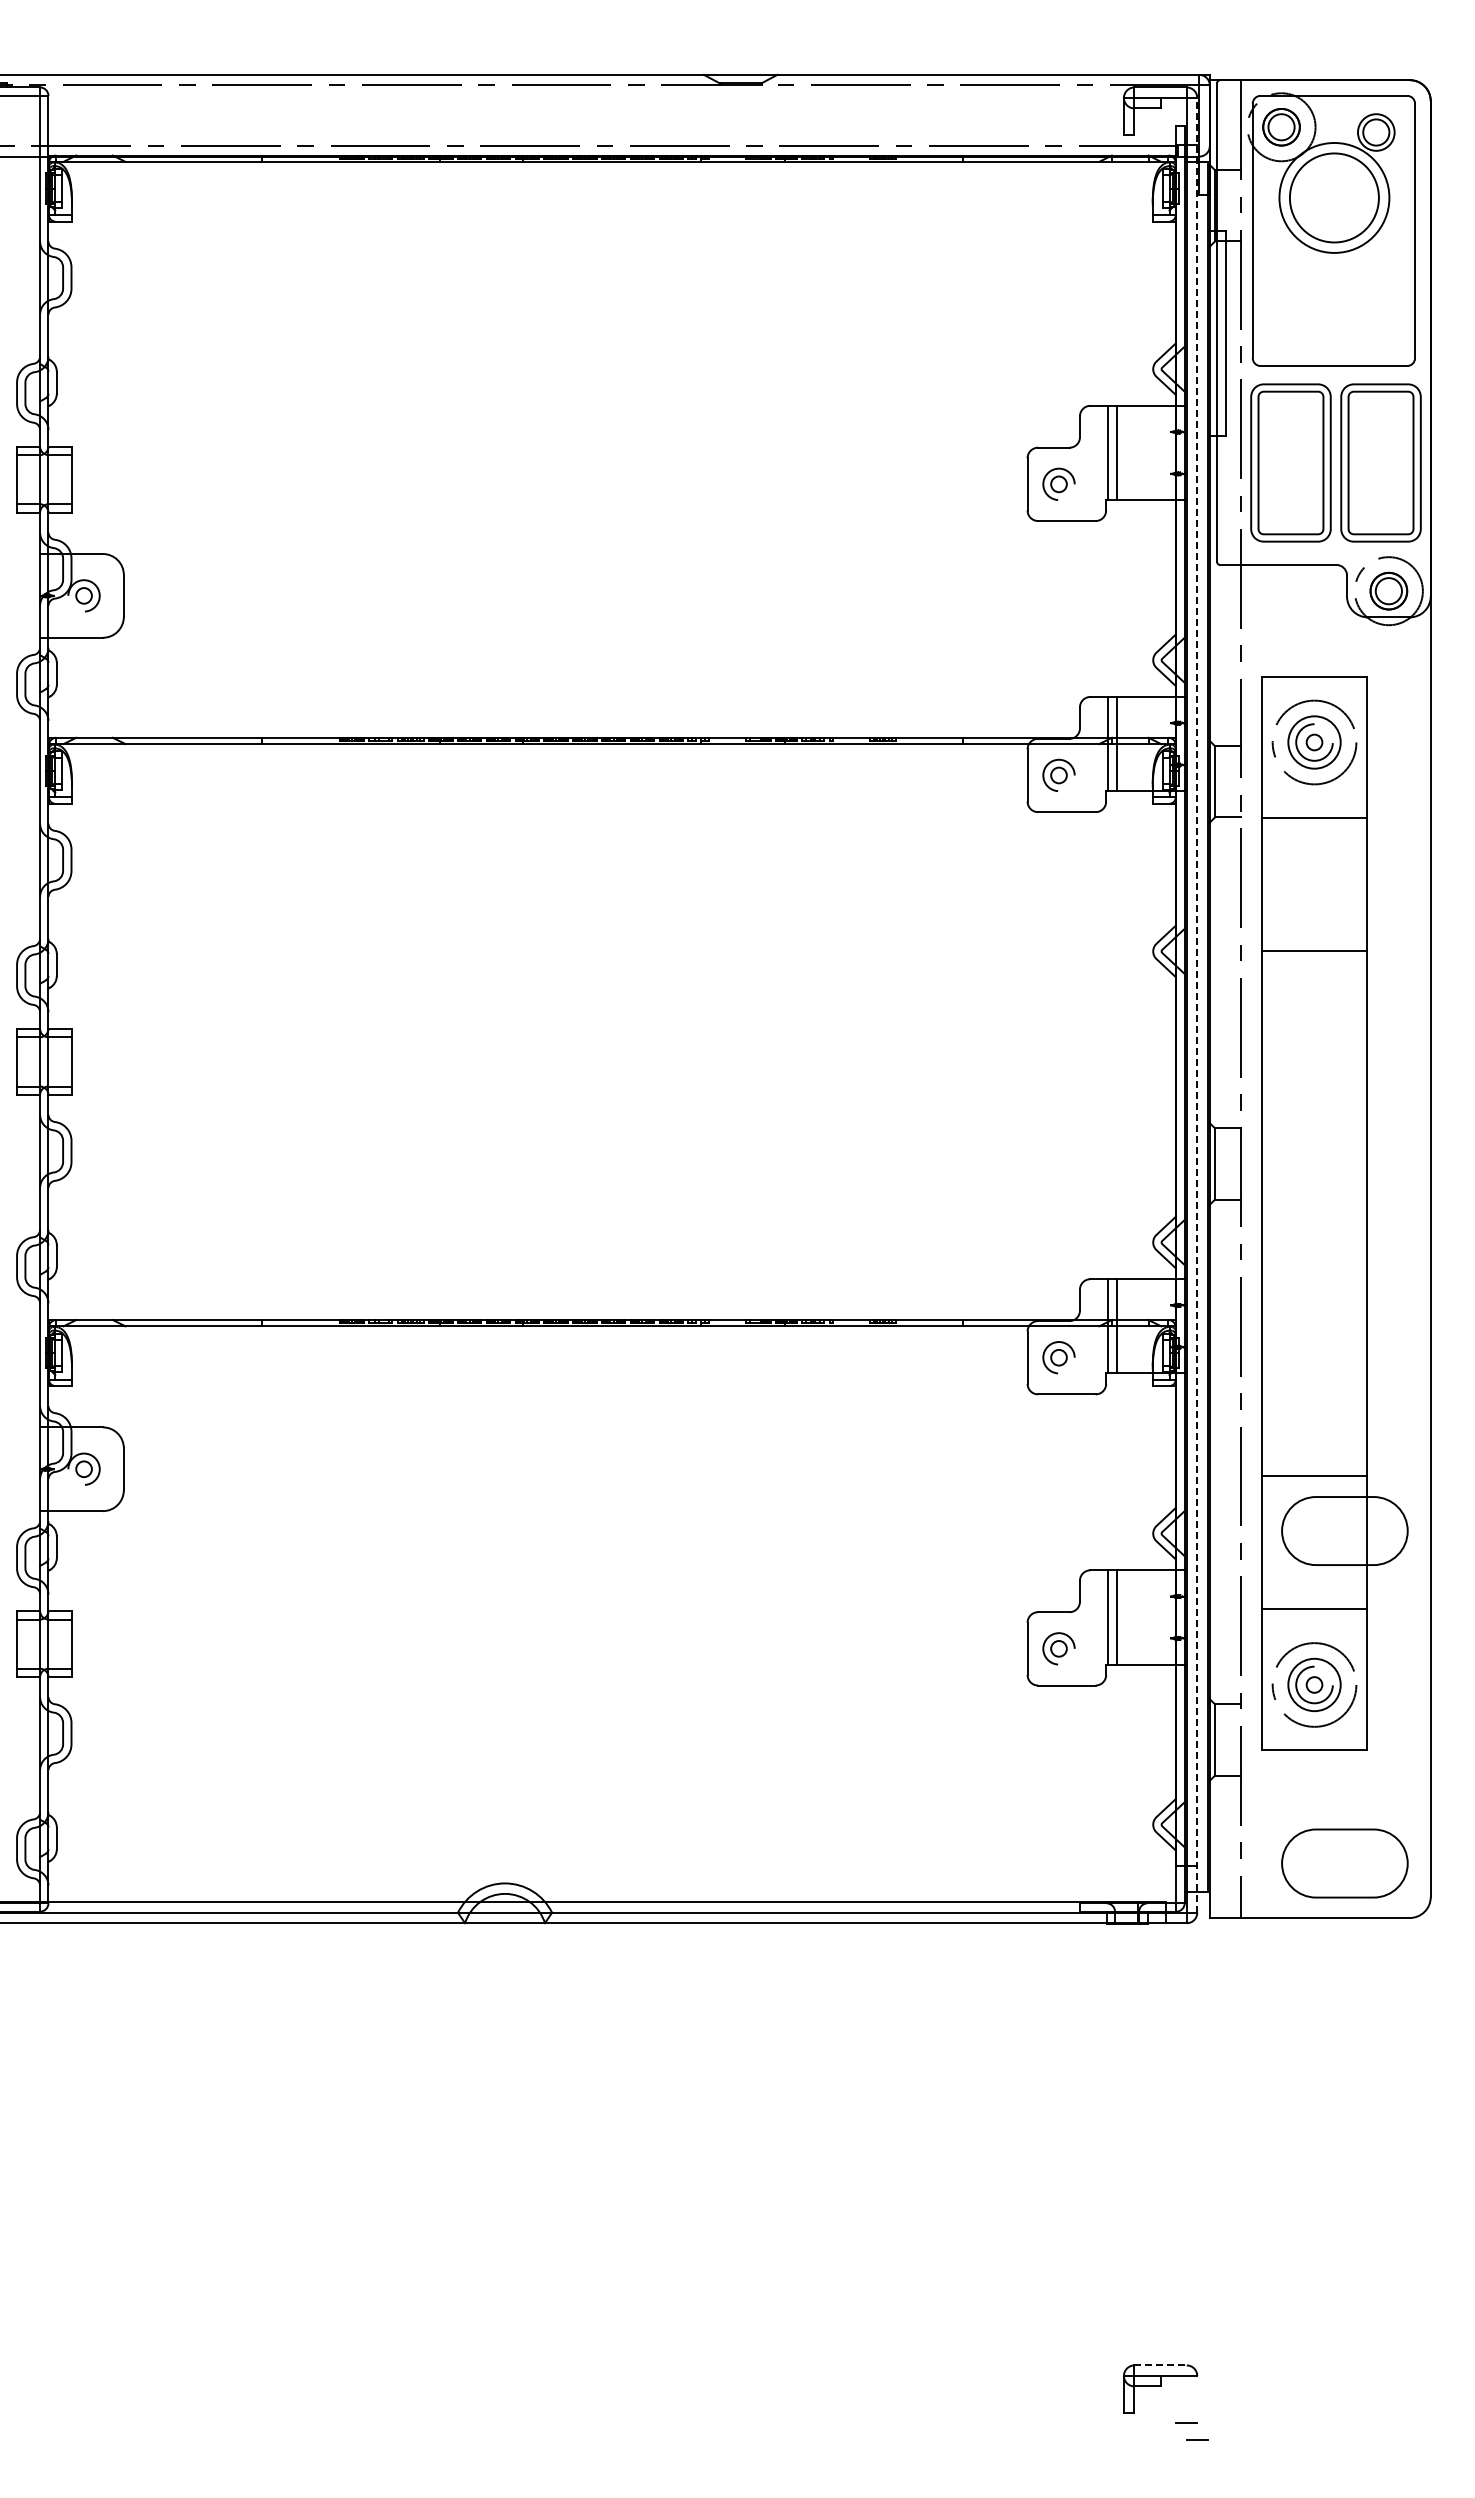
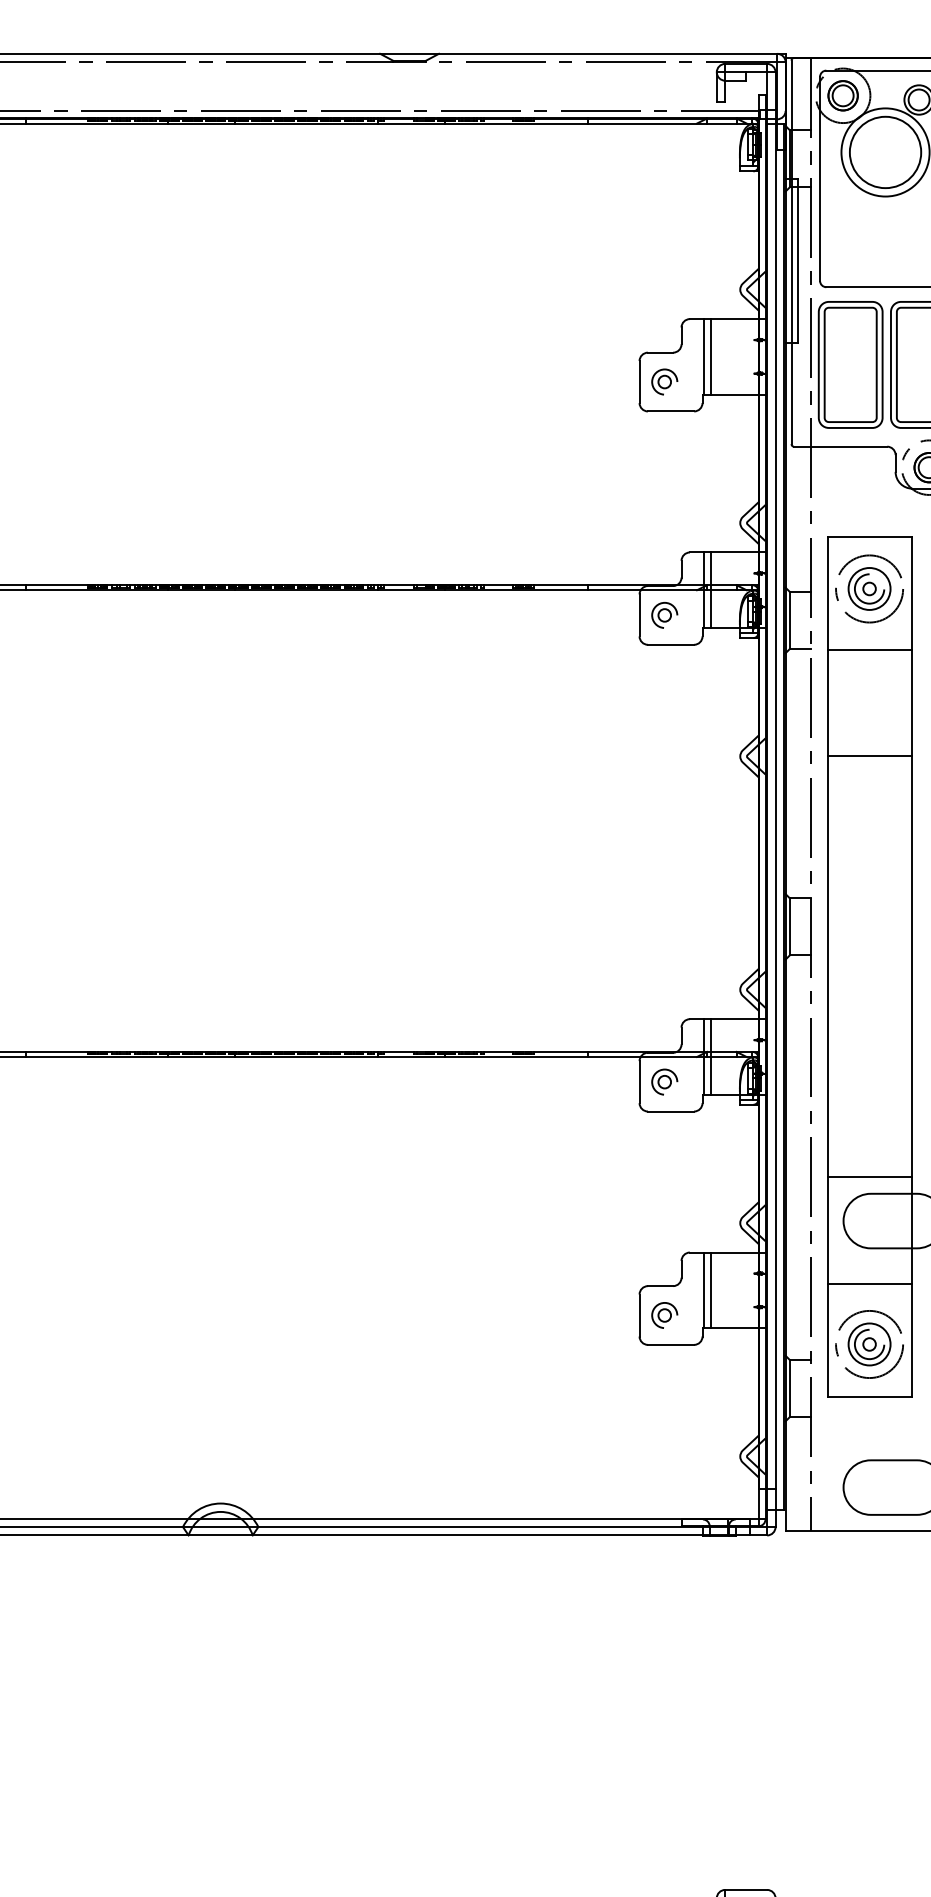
line: (1197, 1004) -> (775, 798), dashed -> solid
line: (1161, 2365) -> (746, 1889), dashed -> solid

